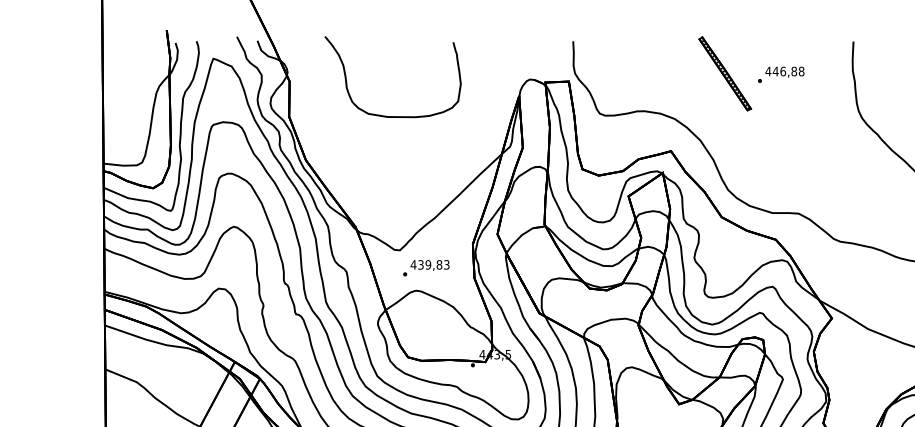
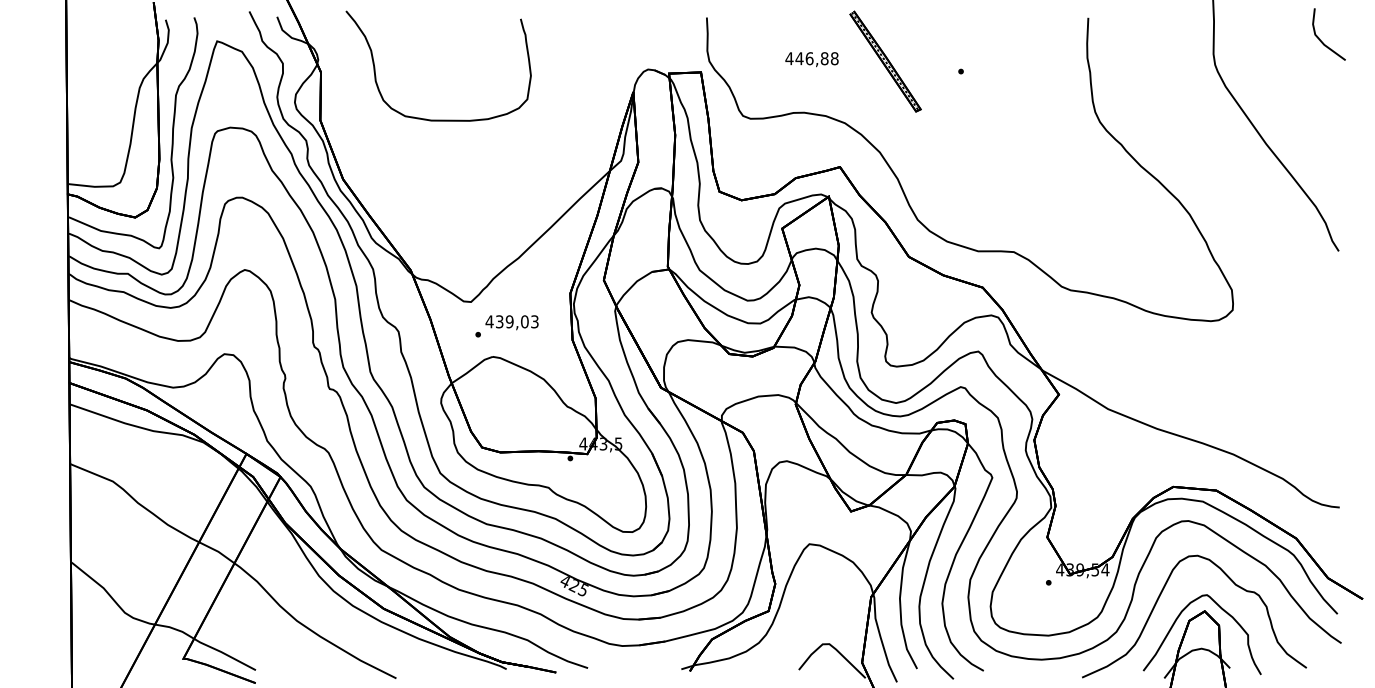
text: (784, 72) -> (811, 59), moved
part: (725, 73) -> (885, 61), moved
curve: (392, 116) -> (438, 119), moved
text: (439, 264) -> (524, 321), 439,83 -> 439,03

